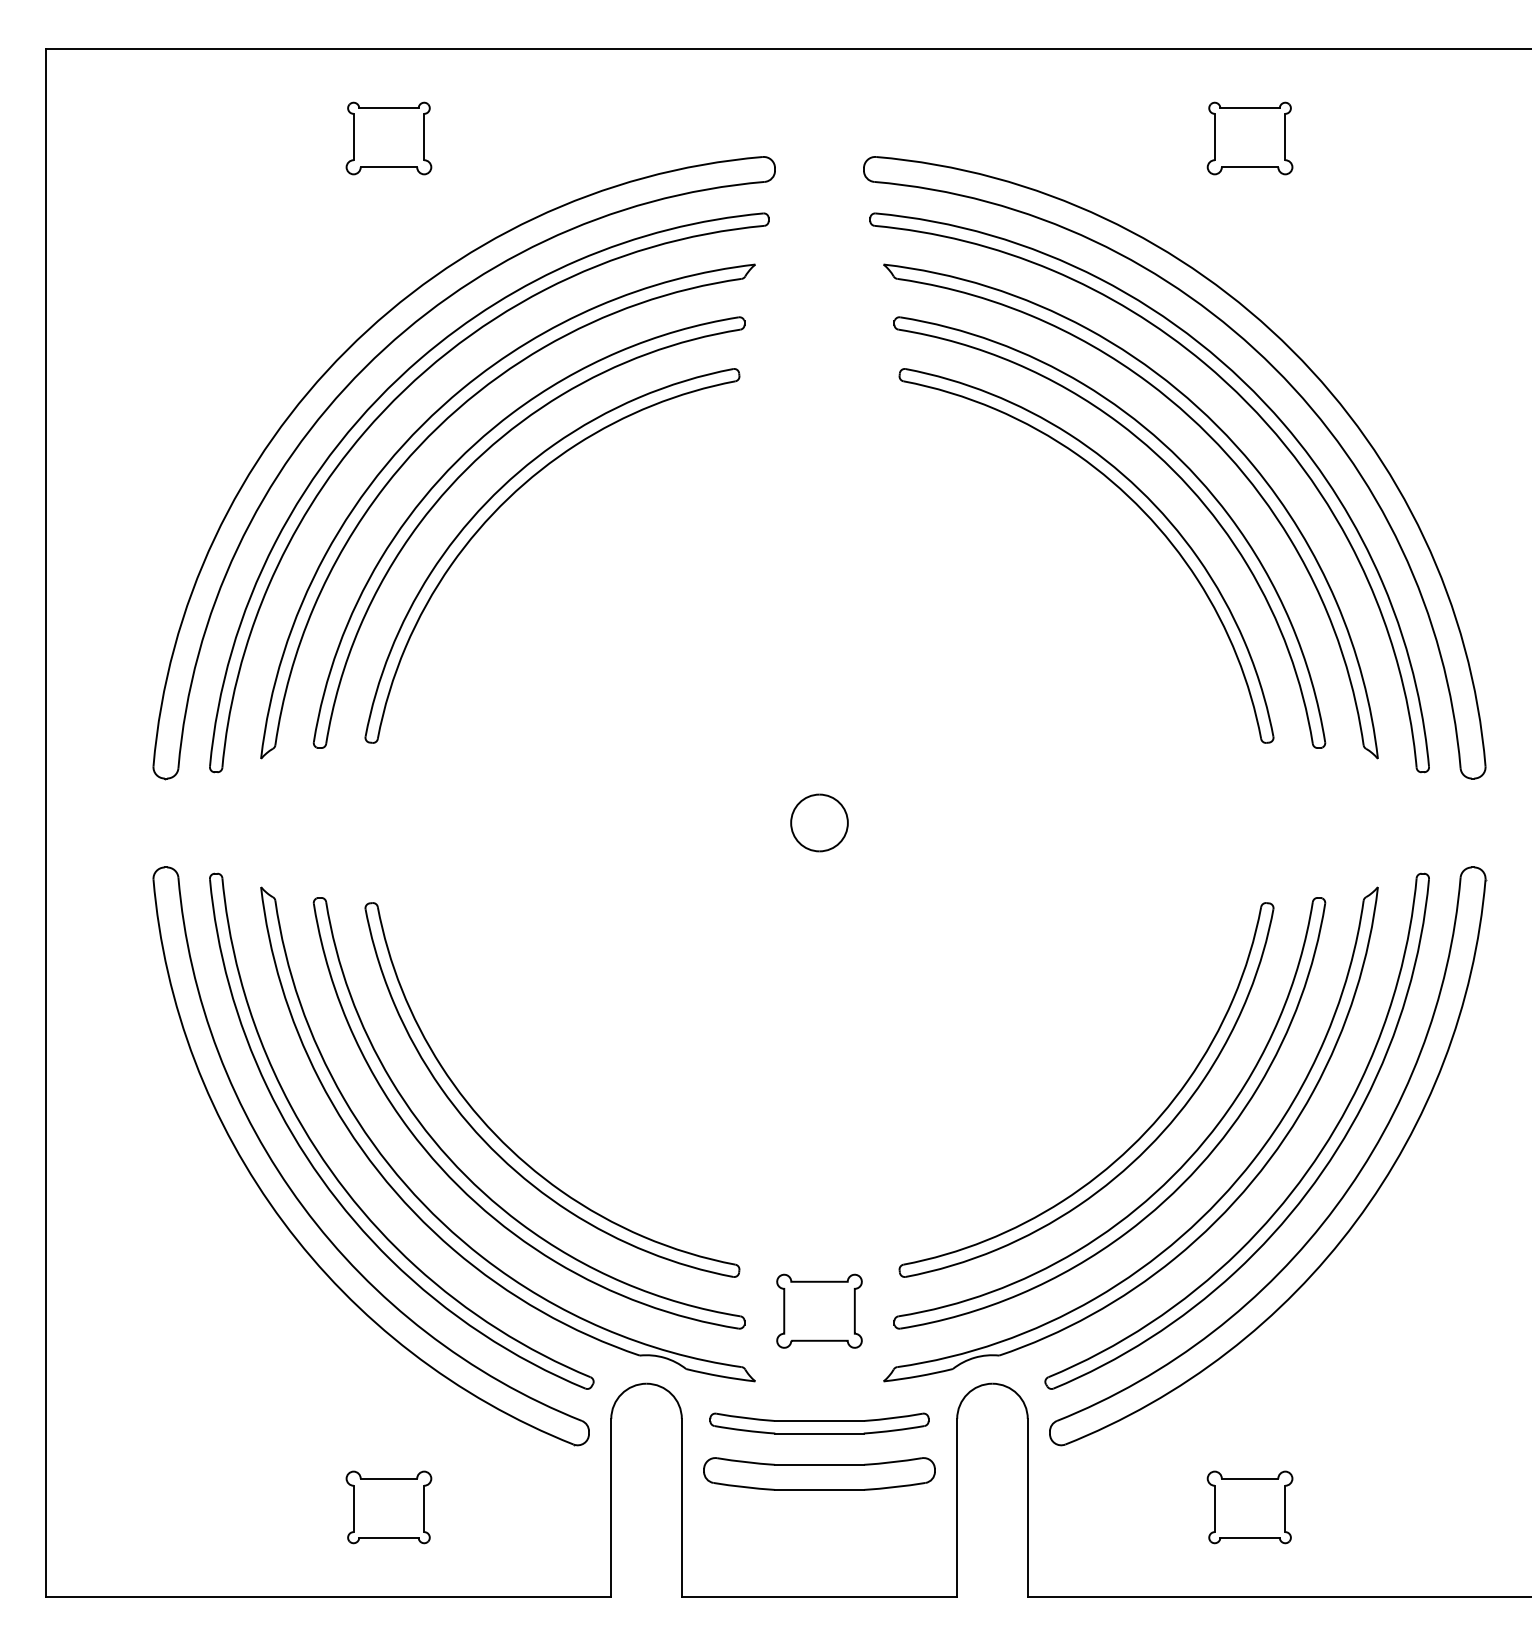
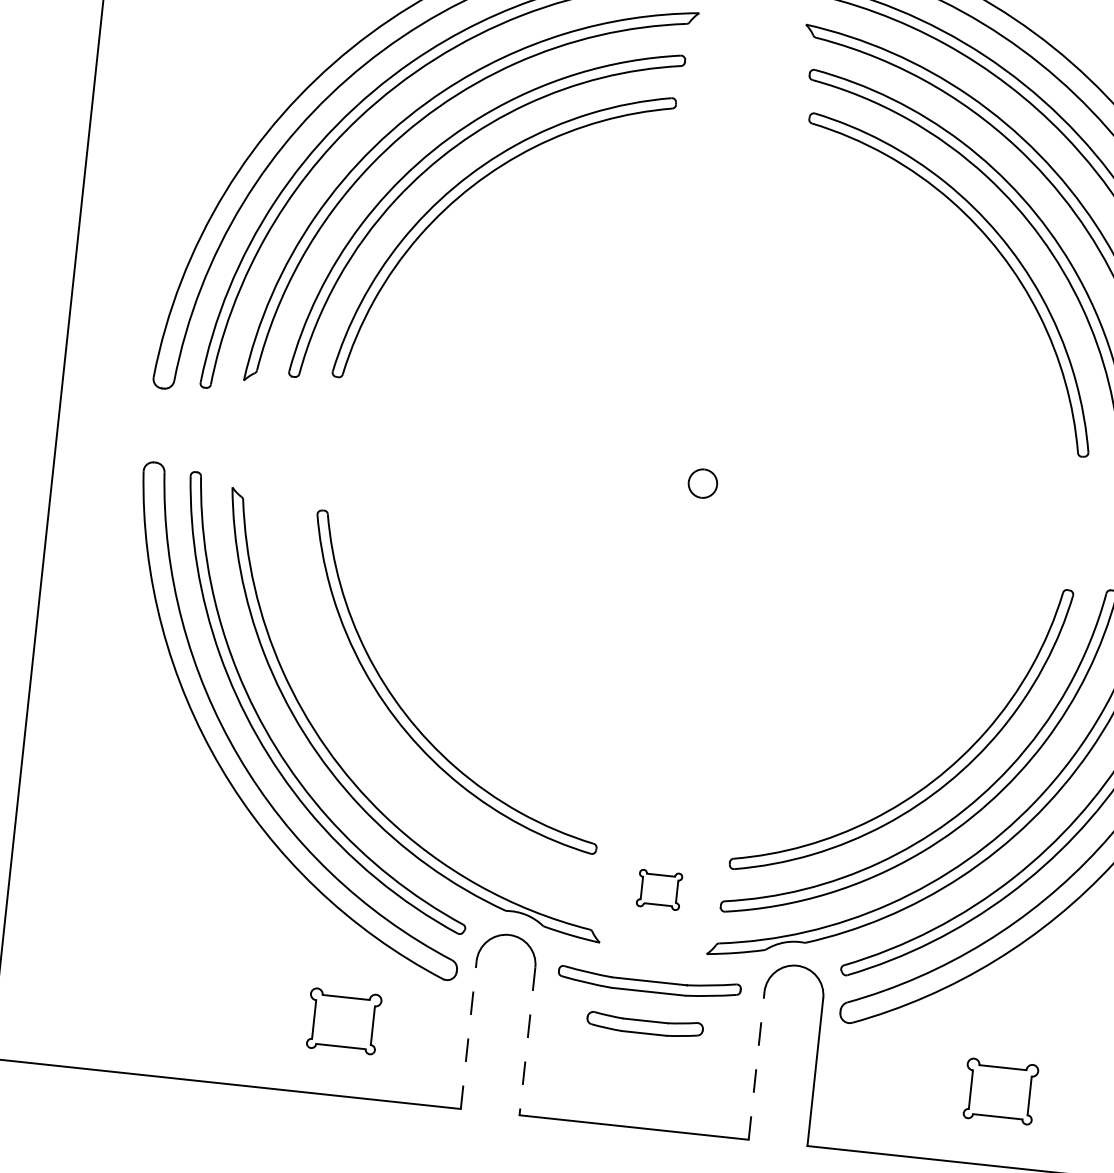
part: (819, 822) -> (702, 483), size x0.6
part: (466, 1175) -> (377, 745), removed
part: (819, 1310) -> (659, 889), size x0.6
part: (819, 1473) -> (645, 1025), size x0.6
part: (388, 1507) -> (343, 1021), moved
line: (611, 1507) -> (468, 1034), solid -> dashed
line: (681, 1507) -> (527, 1041), solid -> dashed
line: (957, 1507) -> (756, 1065), solid -> dashed

